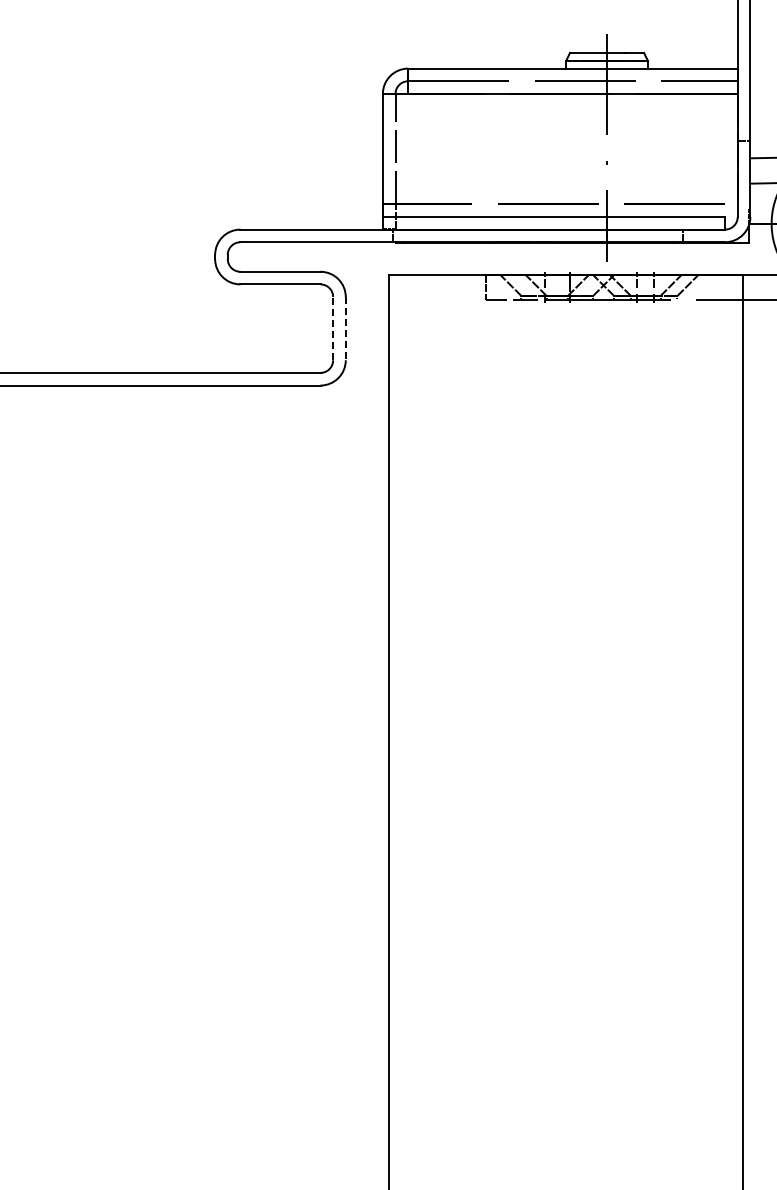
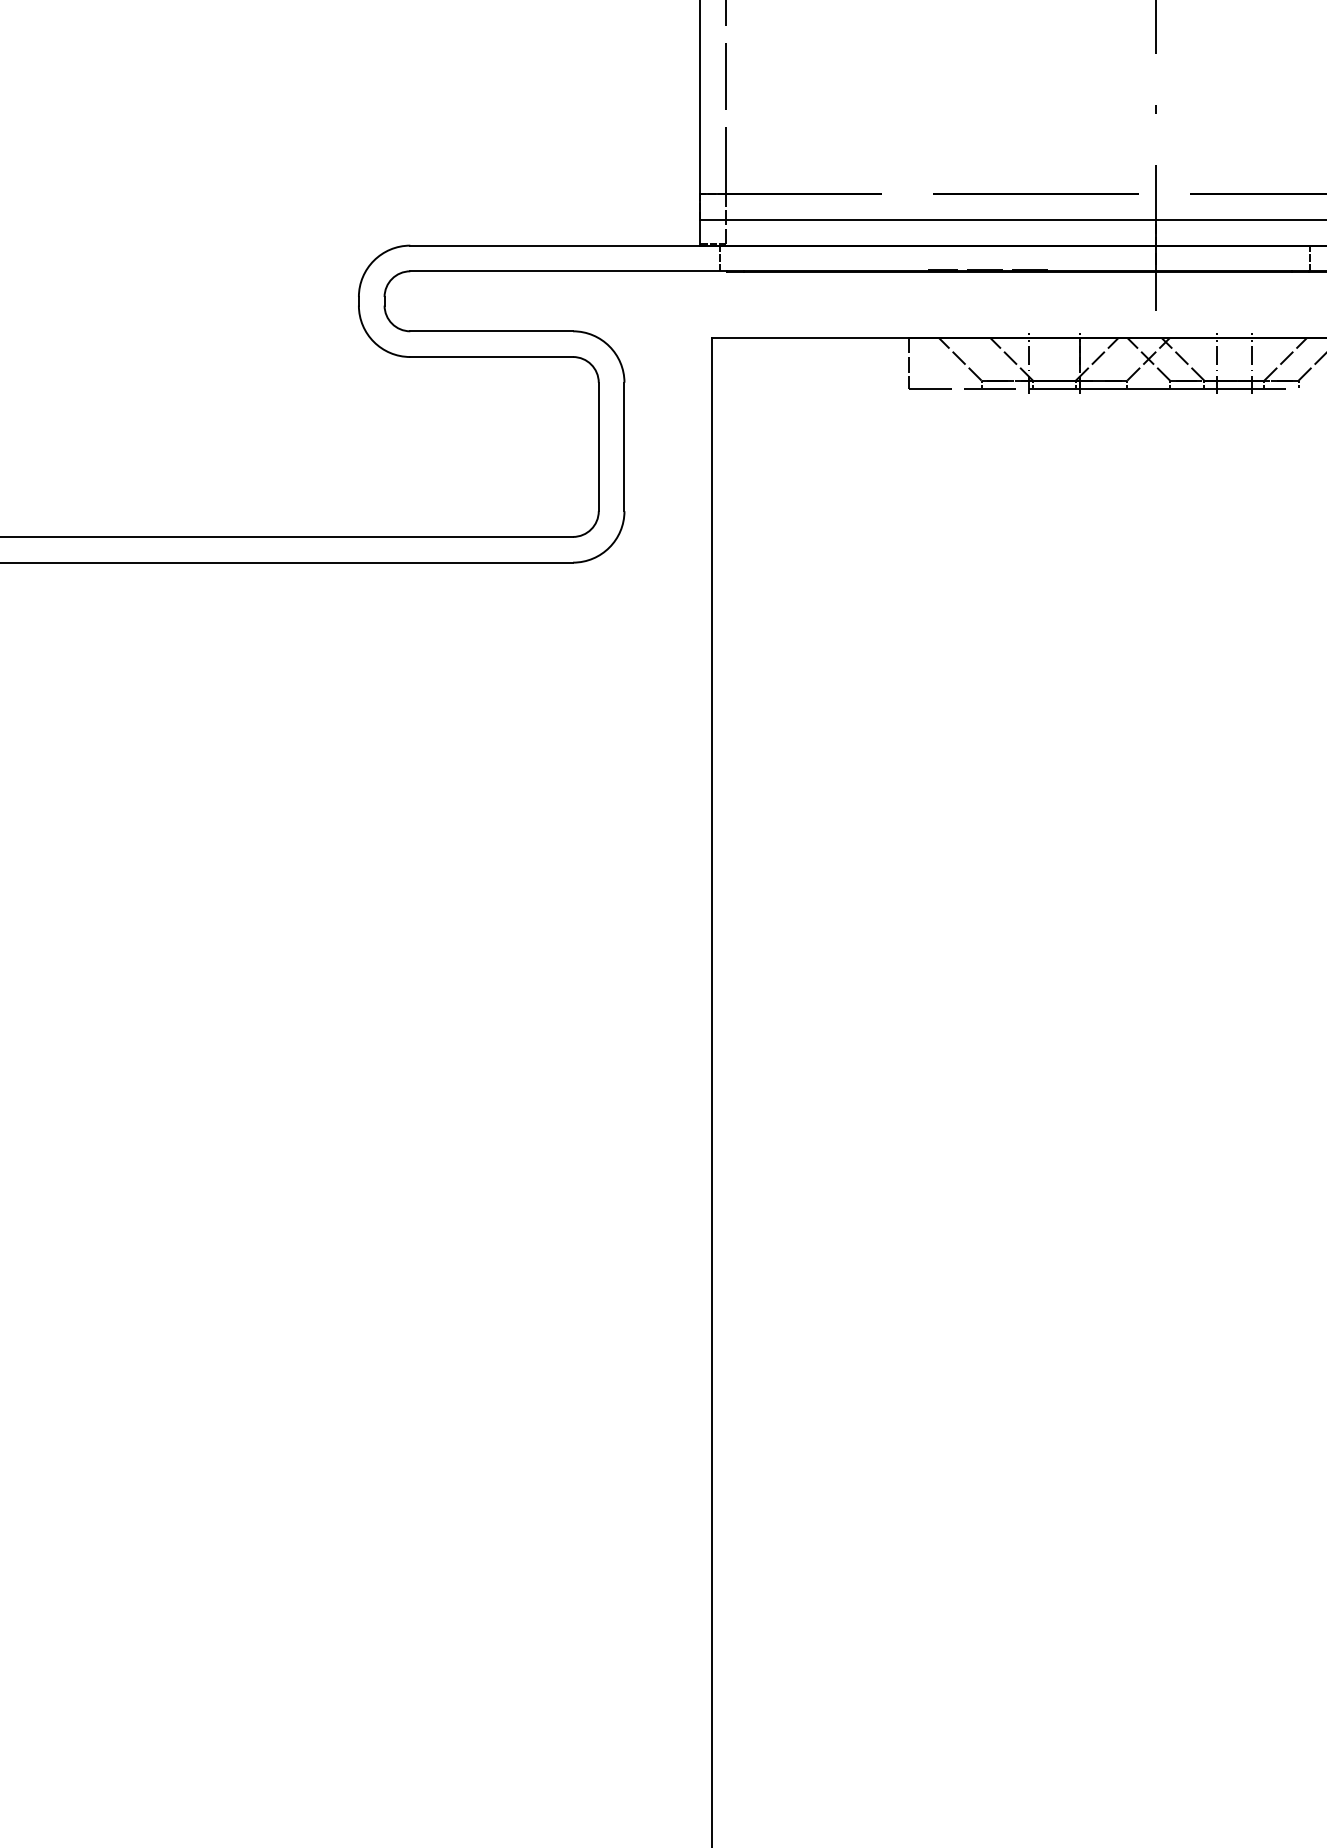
line: (333, 328) -> (599, 446), dashed -> solid
line: (345, 328) -> (623, 446), dashed -> solid

